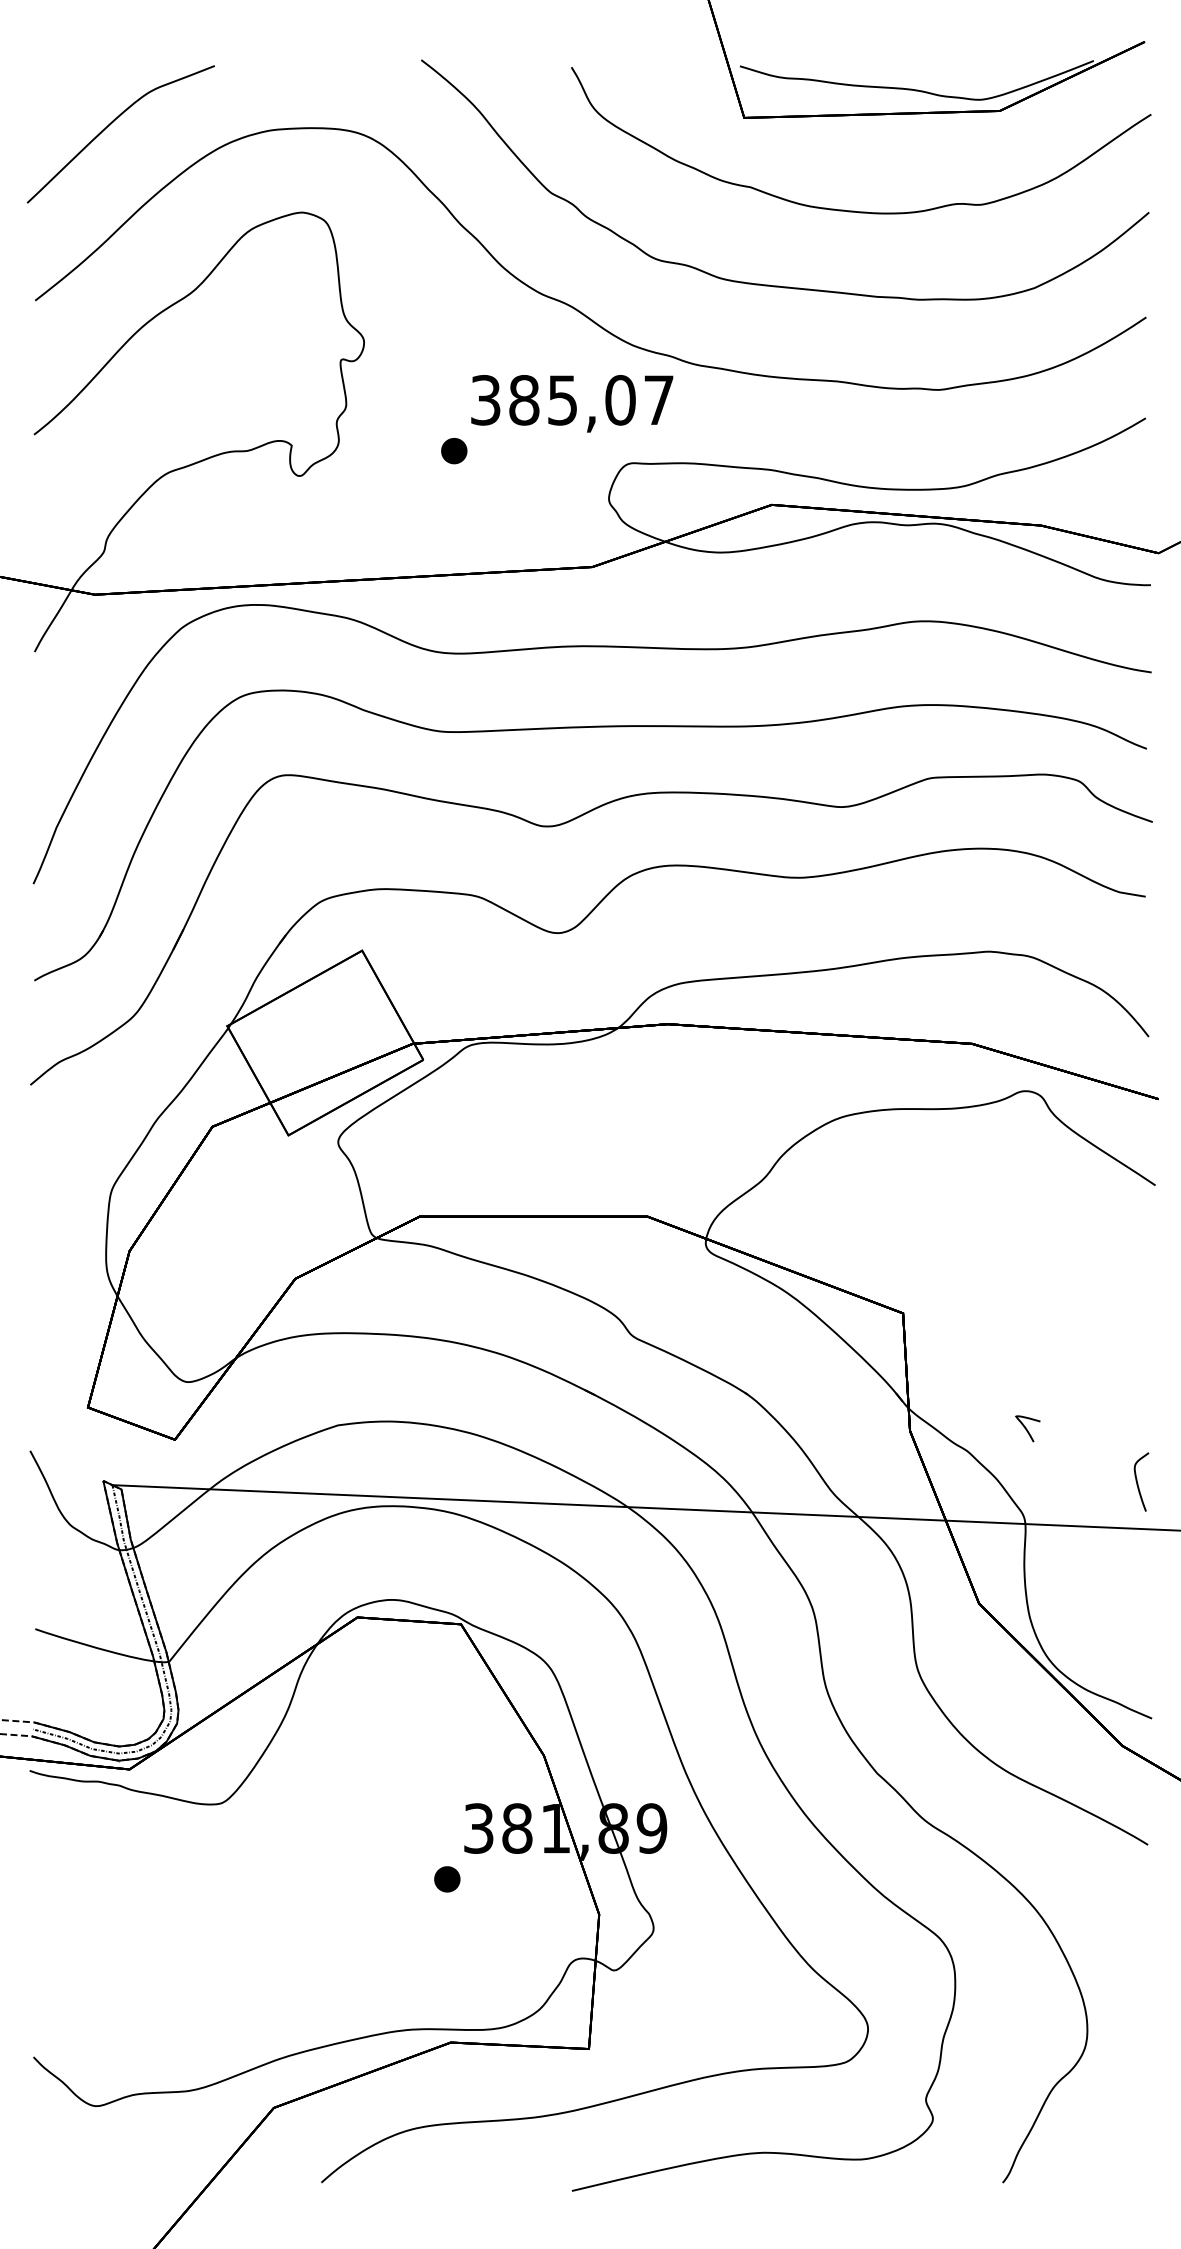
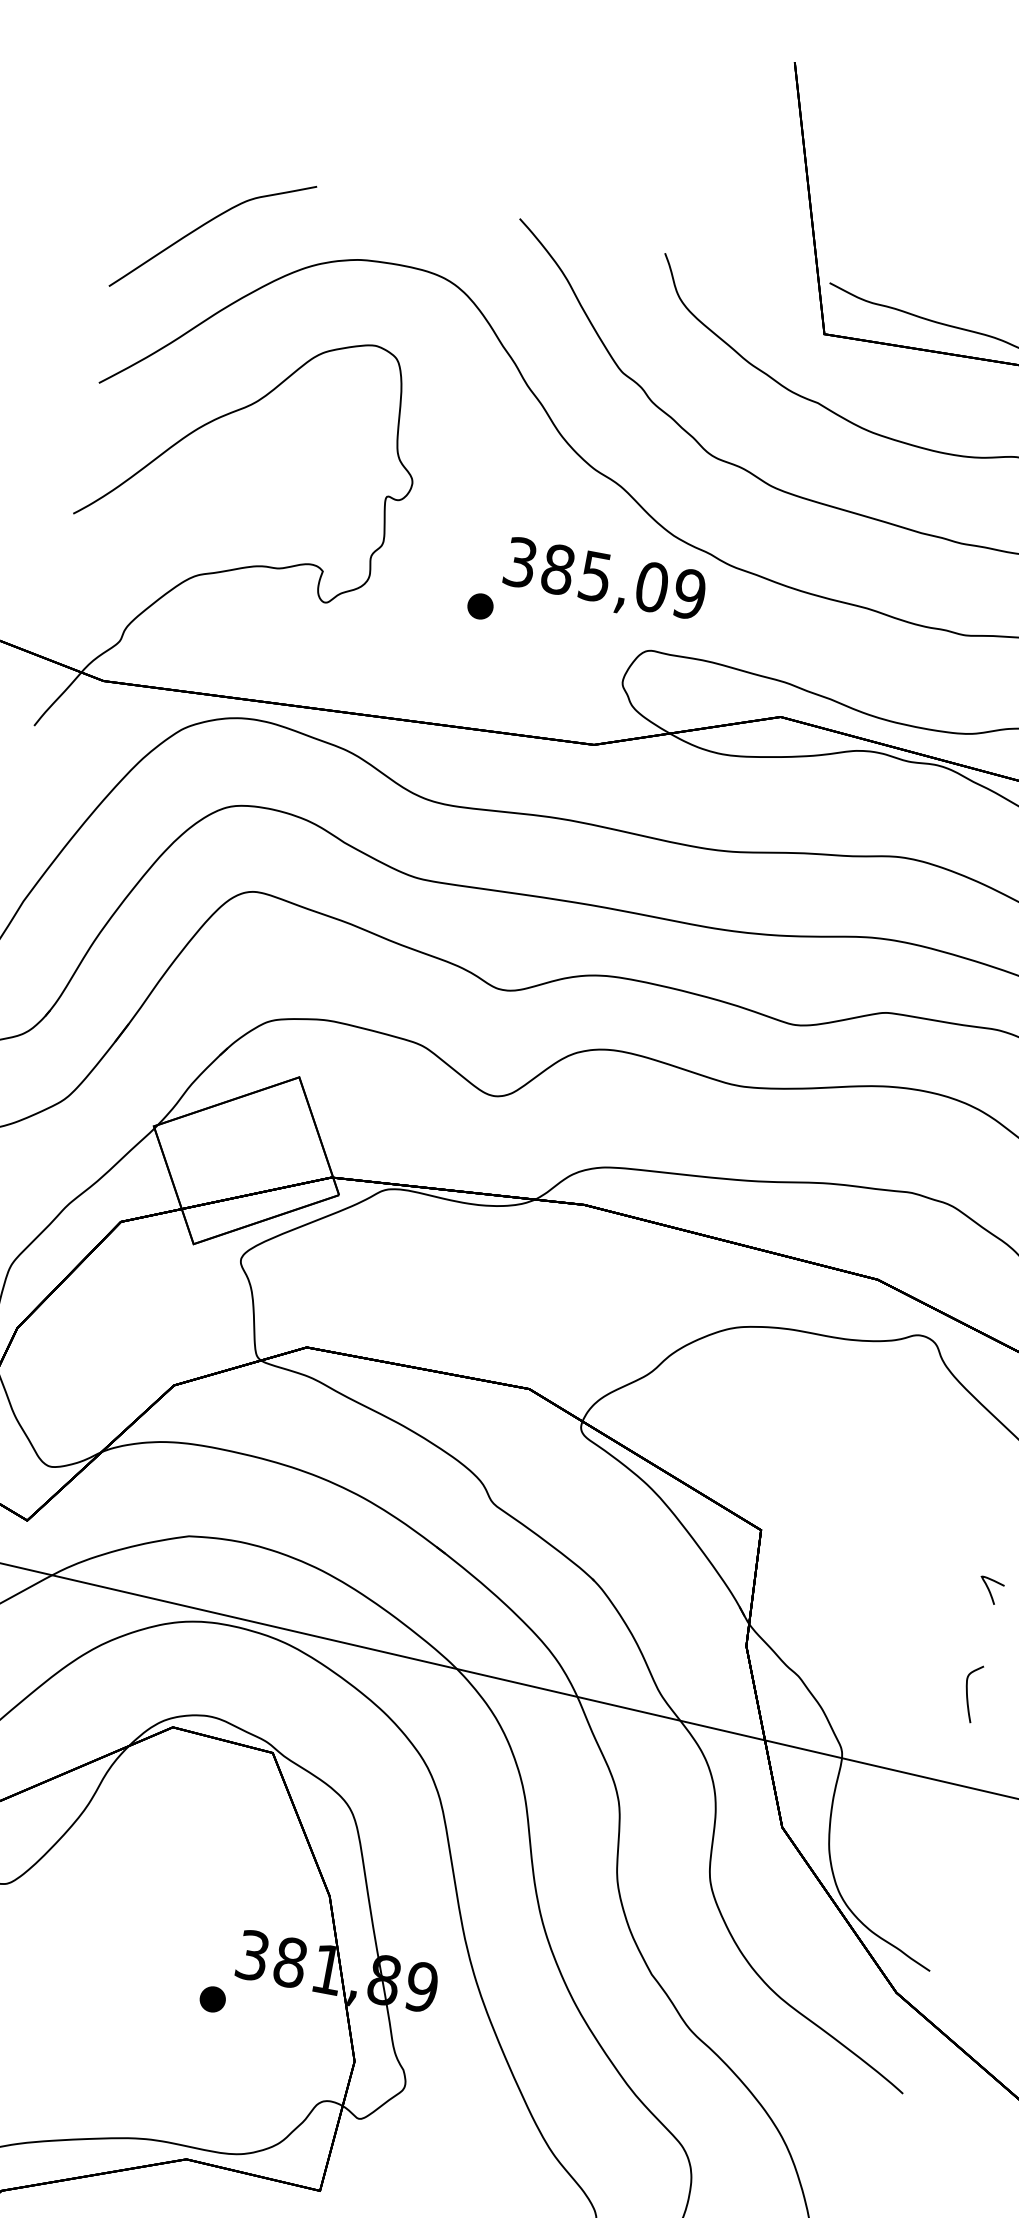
text: (658, 399) -> (689, 593), 385,07 -> 385,09
curve: (1026, 1428) -> (989, 1590), moved
curve: (1138, 1483) -> (968, 1694), moved

